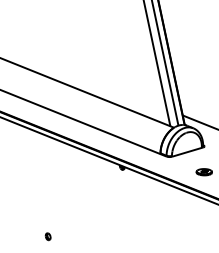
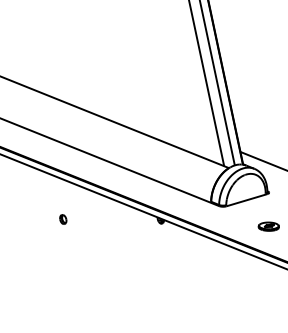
part: (47, 236) -> (62, 219), moved

